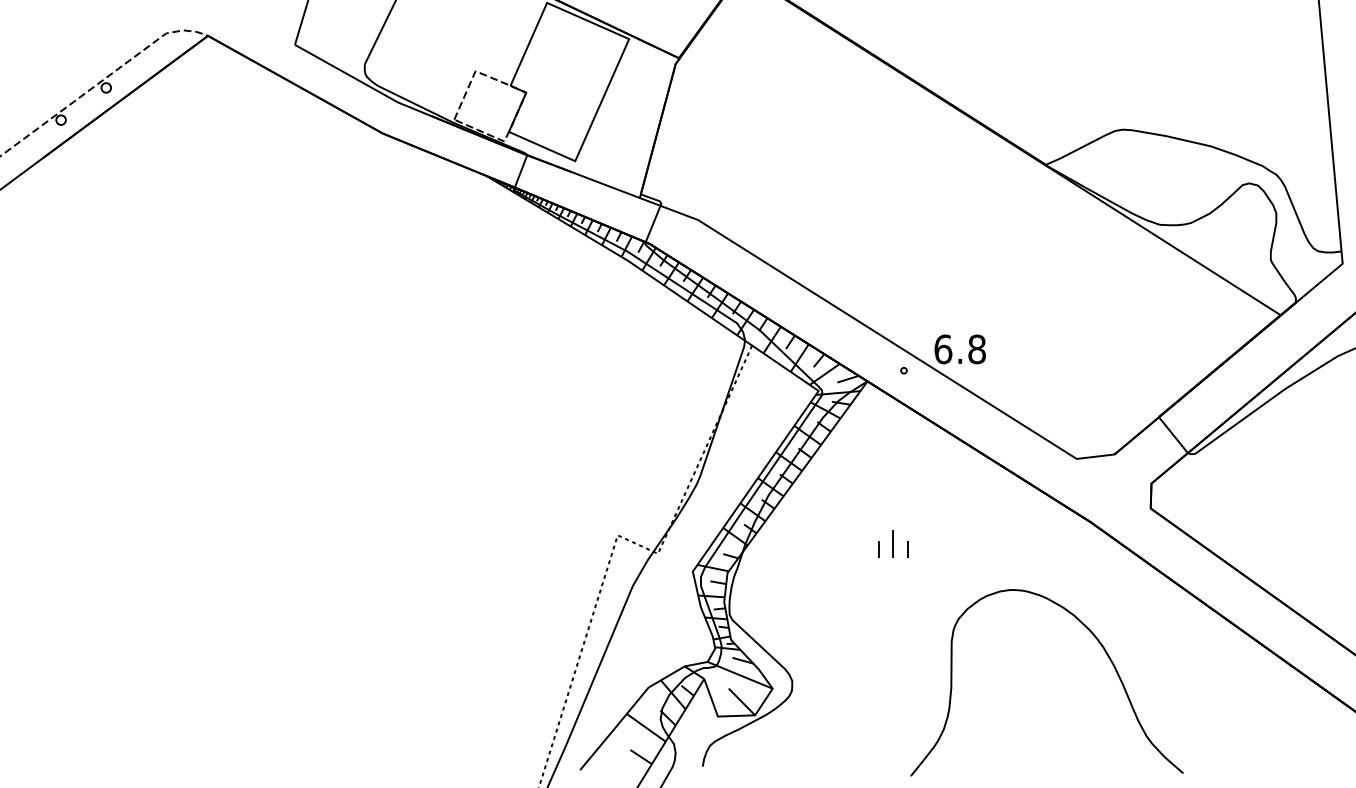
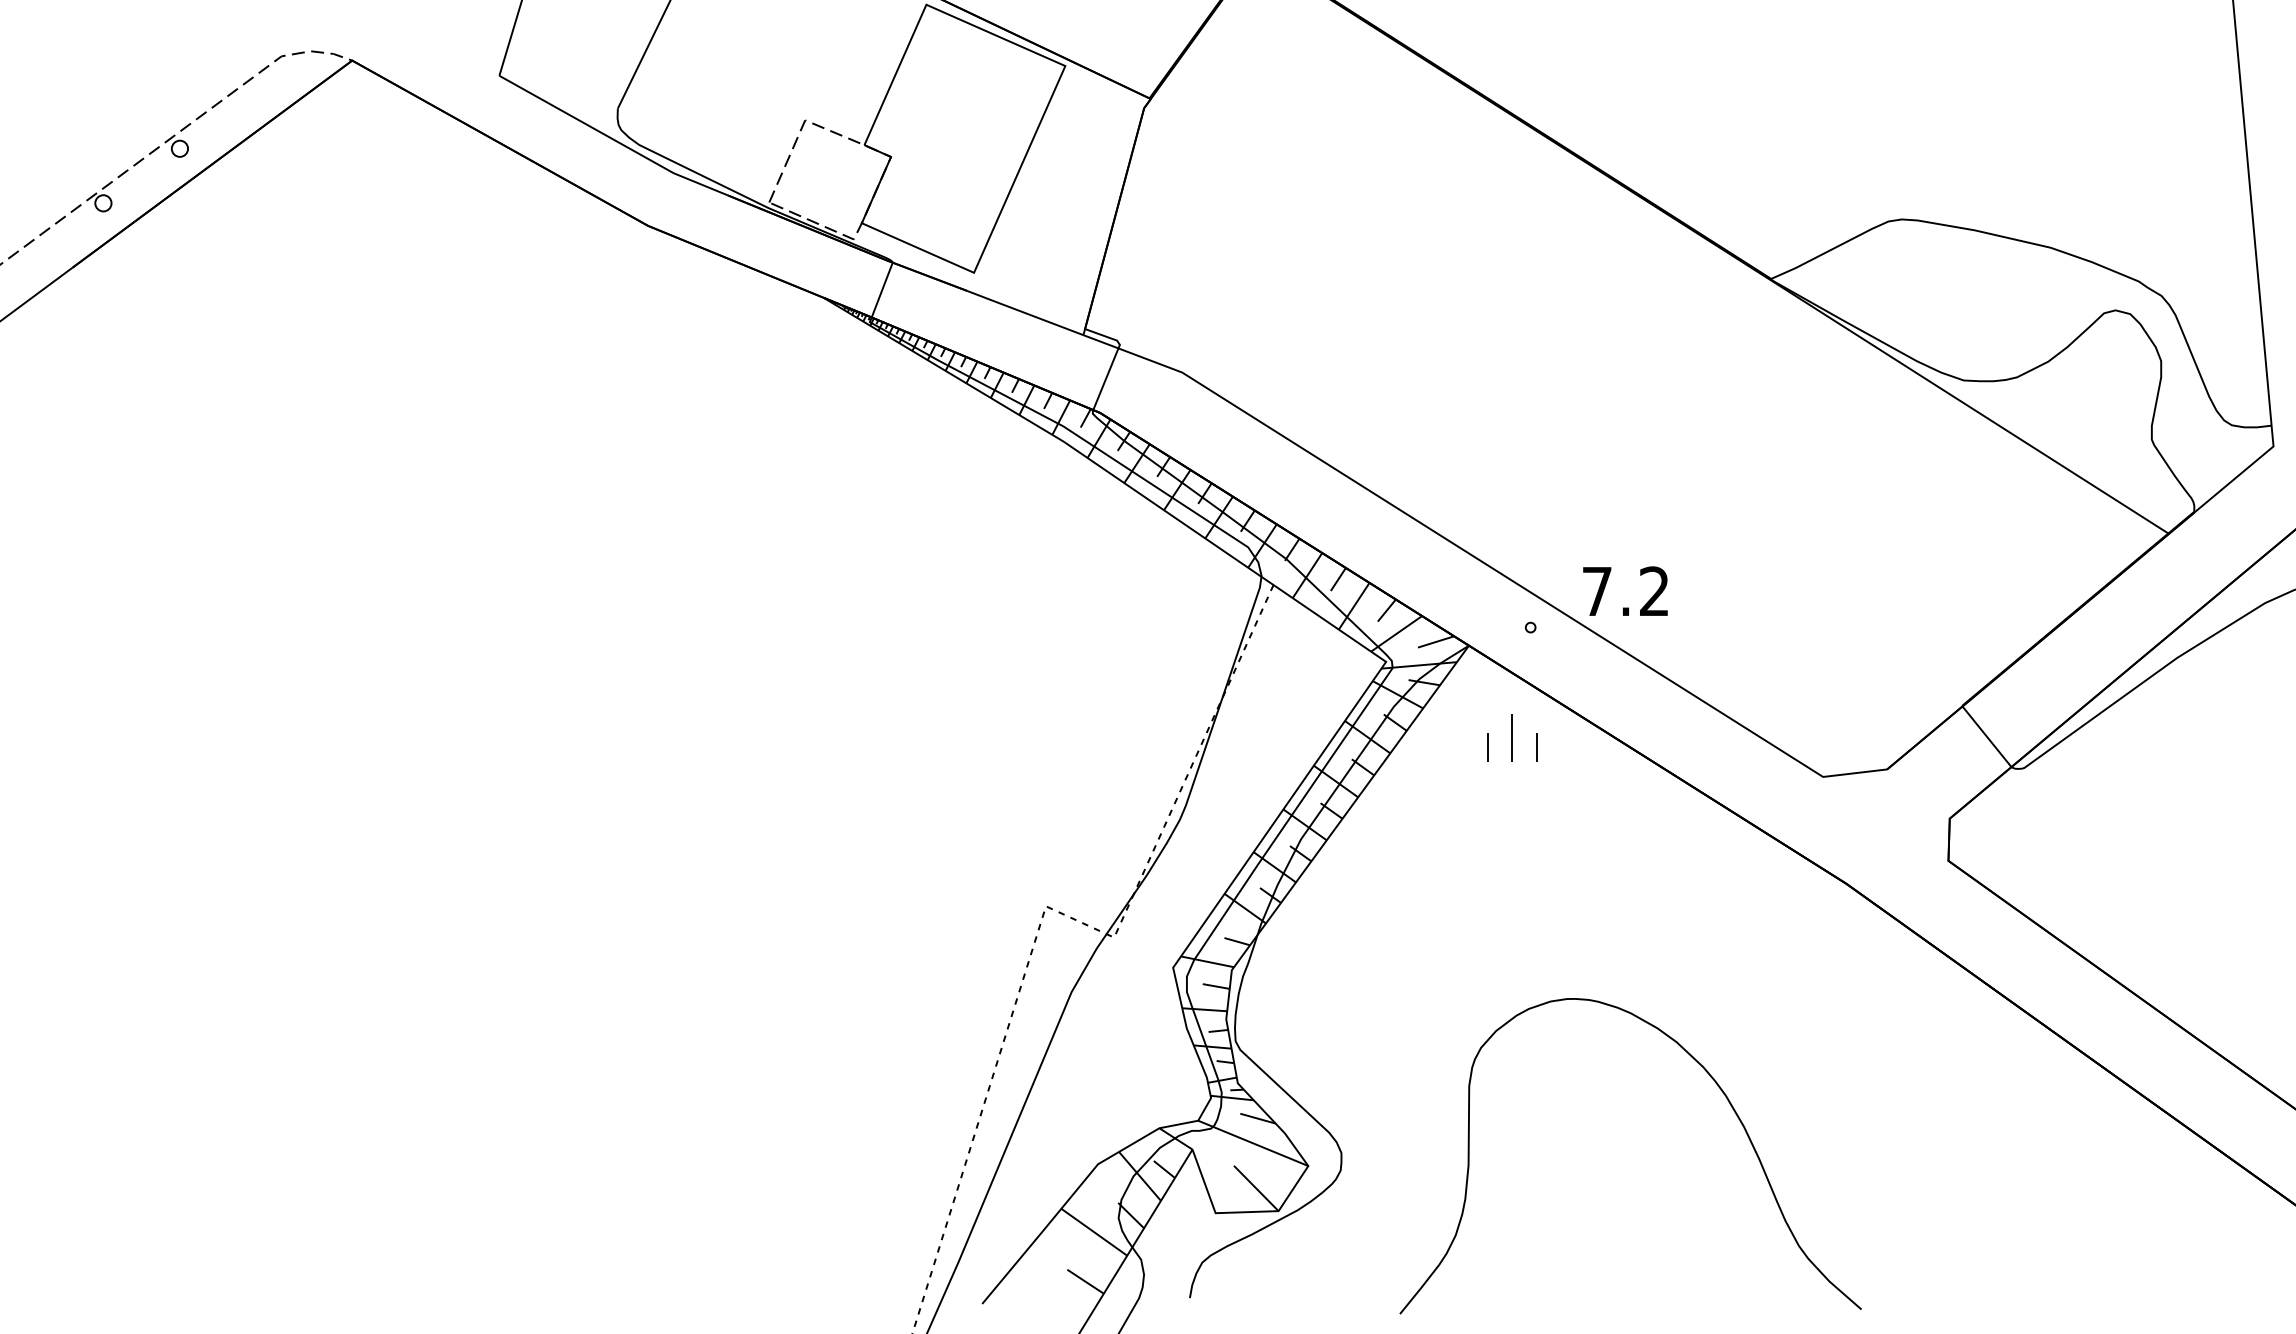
text: (959, 349) -> (1624, 591), 6.8 -> 7.2
part: (893, 543) -> (1512, 737), moved
curve: (1097, 641) -> (1716, 1086), moved

